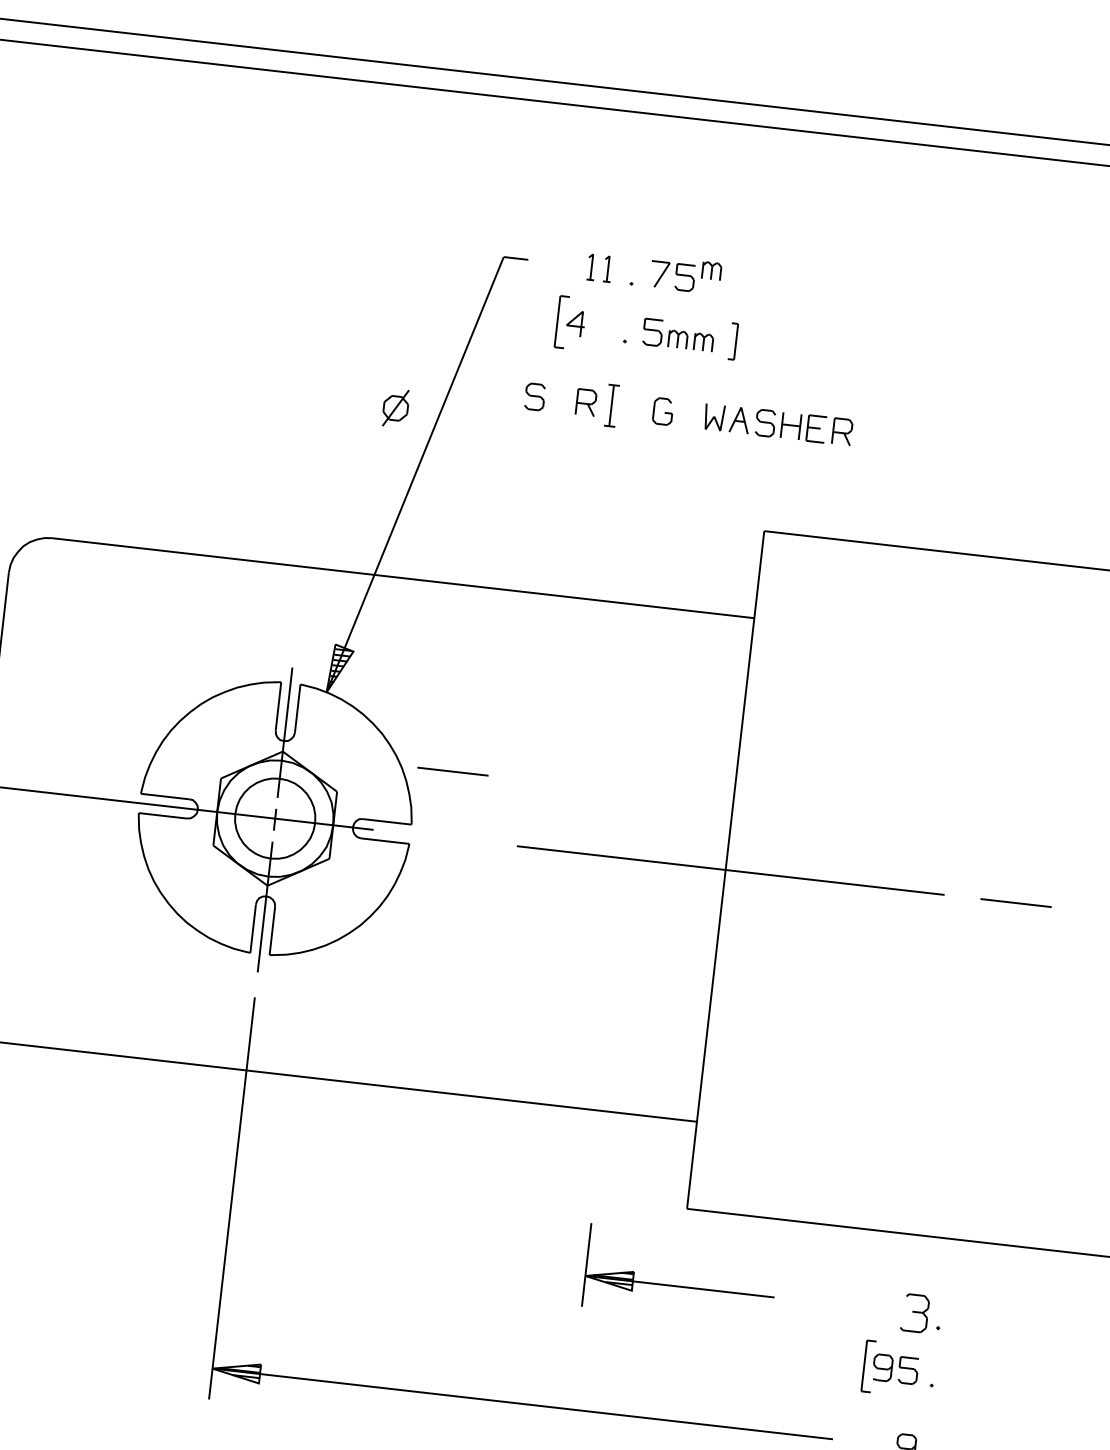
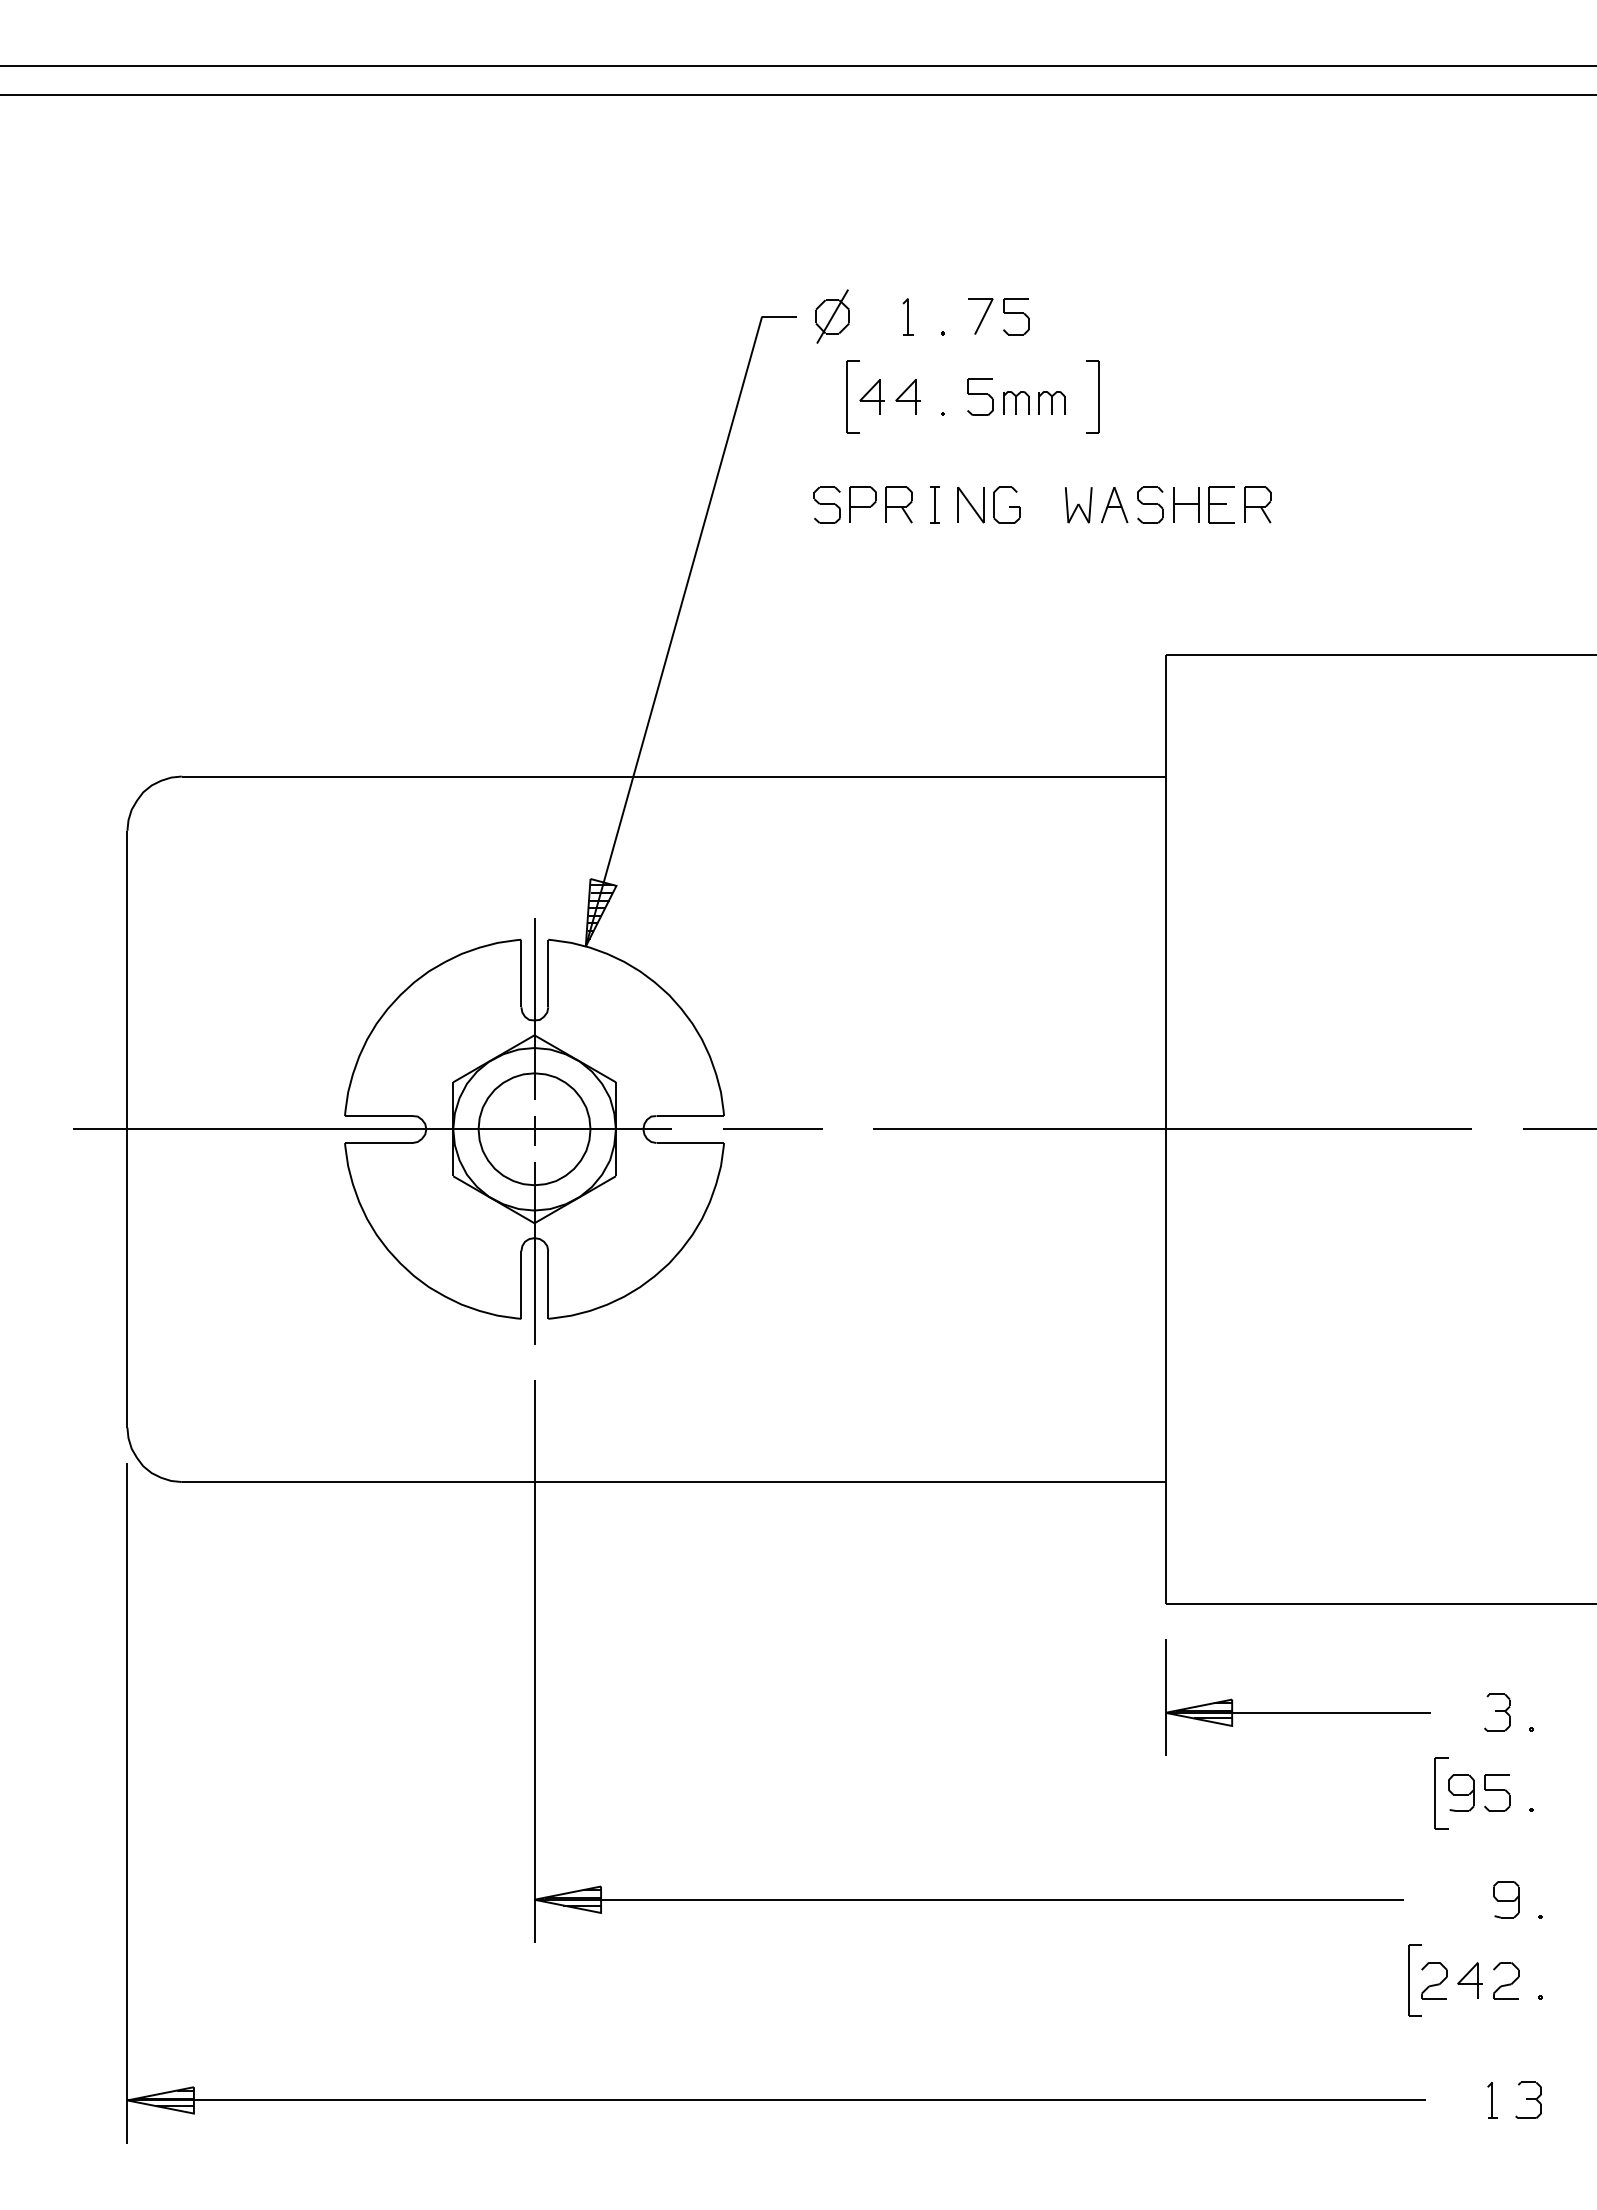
part: (591, 266) -> (884, 316), removed
part: (711, 270) -> (1051, 302), removed
part: (601, 325) -> (907, 396), added
part: (733, 340) -> (1092, 396), size x1.43
part: (560, 399) -> (862, 504), added
part: (611, 405) -> (934, 504), size x0.62
part: (395, 408) -> (832, 316), moved
part: (637, 408) -> (970, 504), added
line: (452, 771) -> (772, 1128), moved
part: (679, 1286) -> (1297, 1712), moved
part: (915, 1313) -> (1497, 1712), size x0.71

